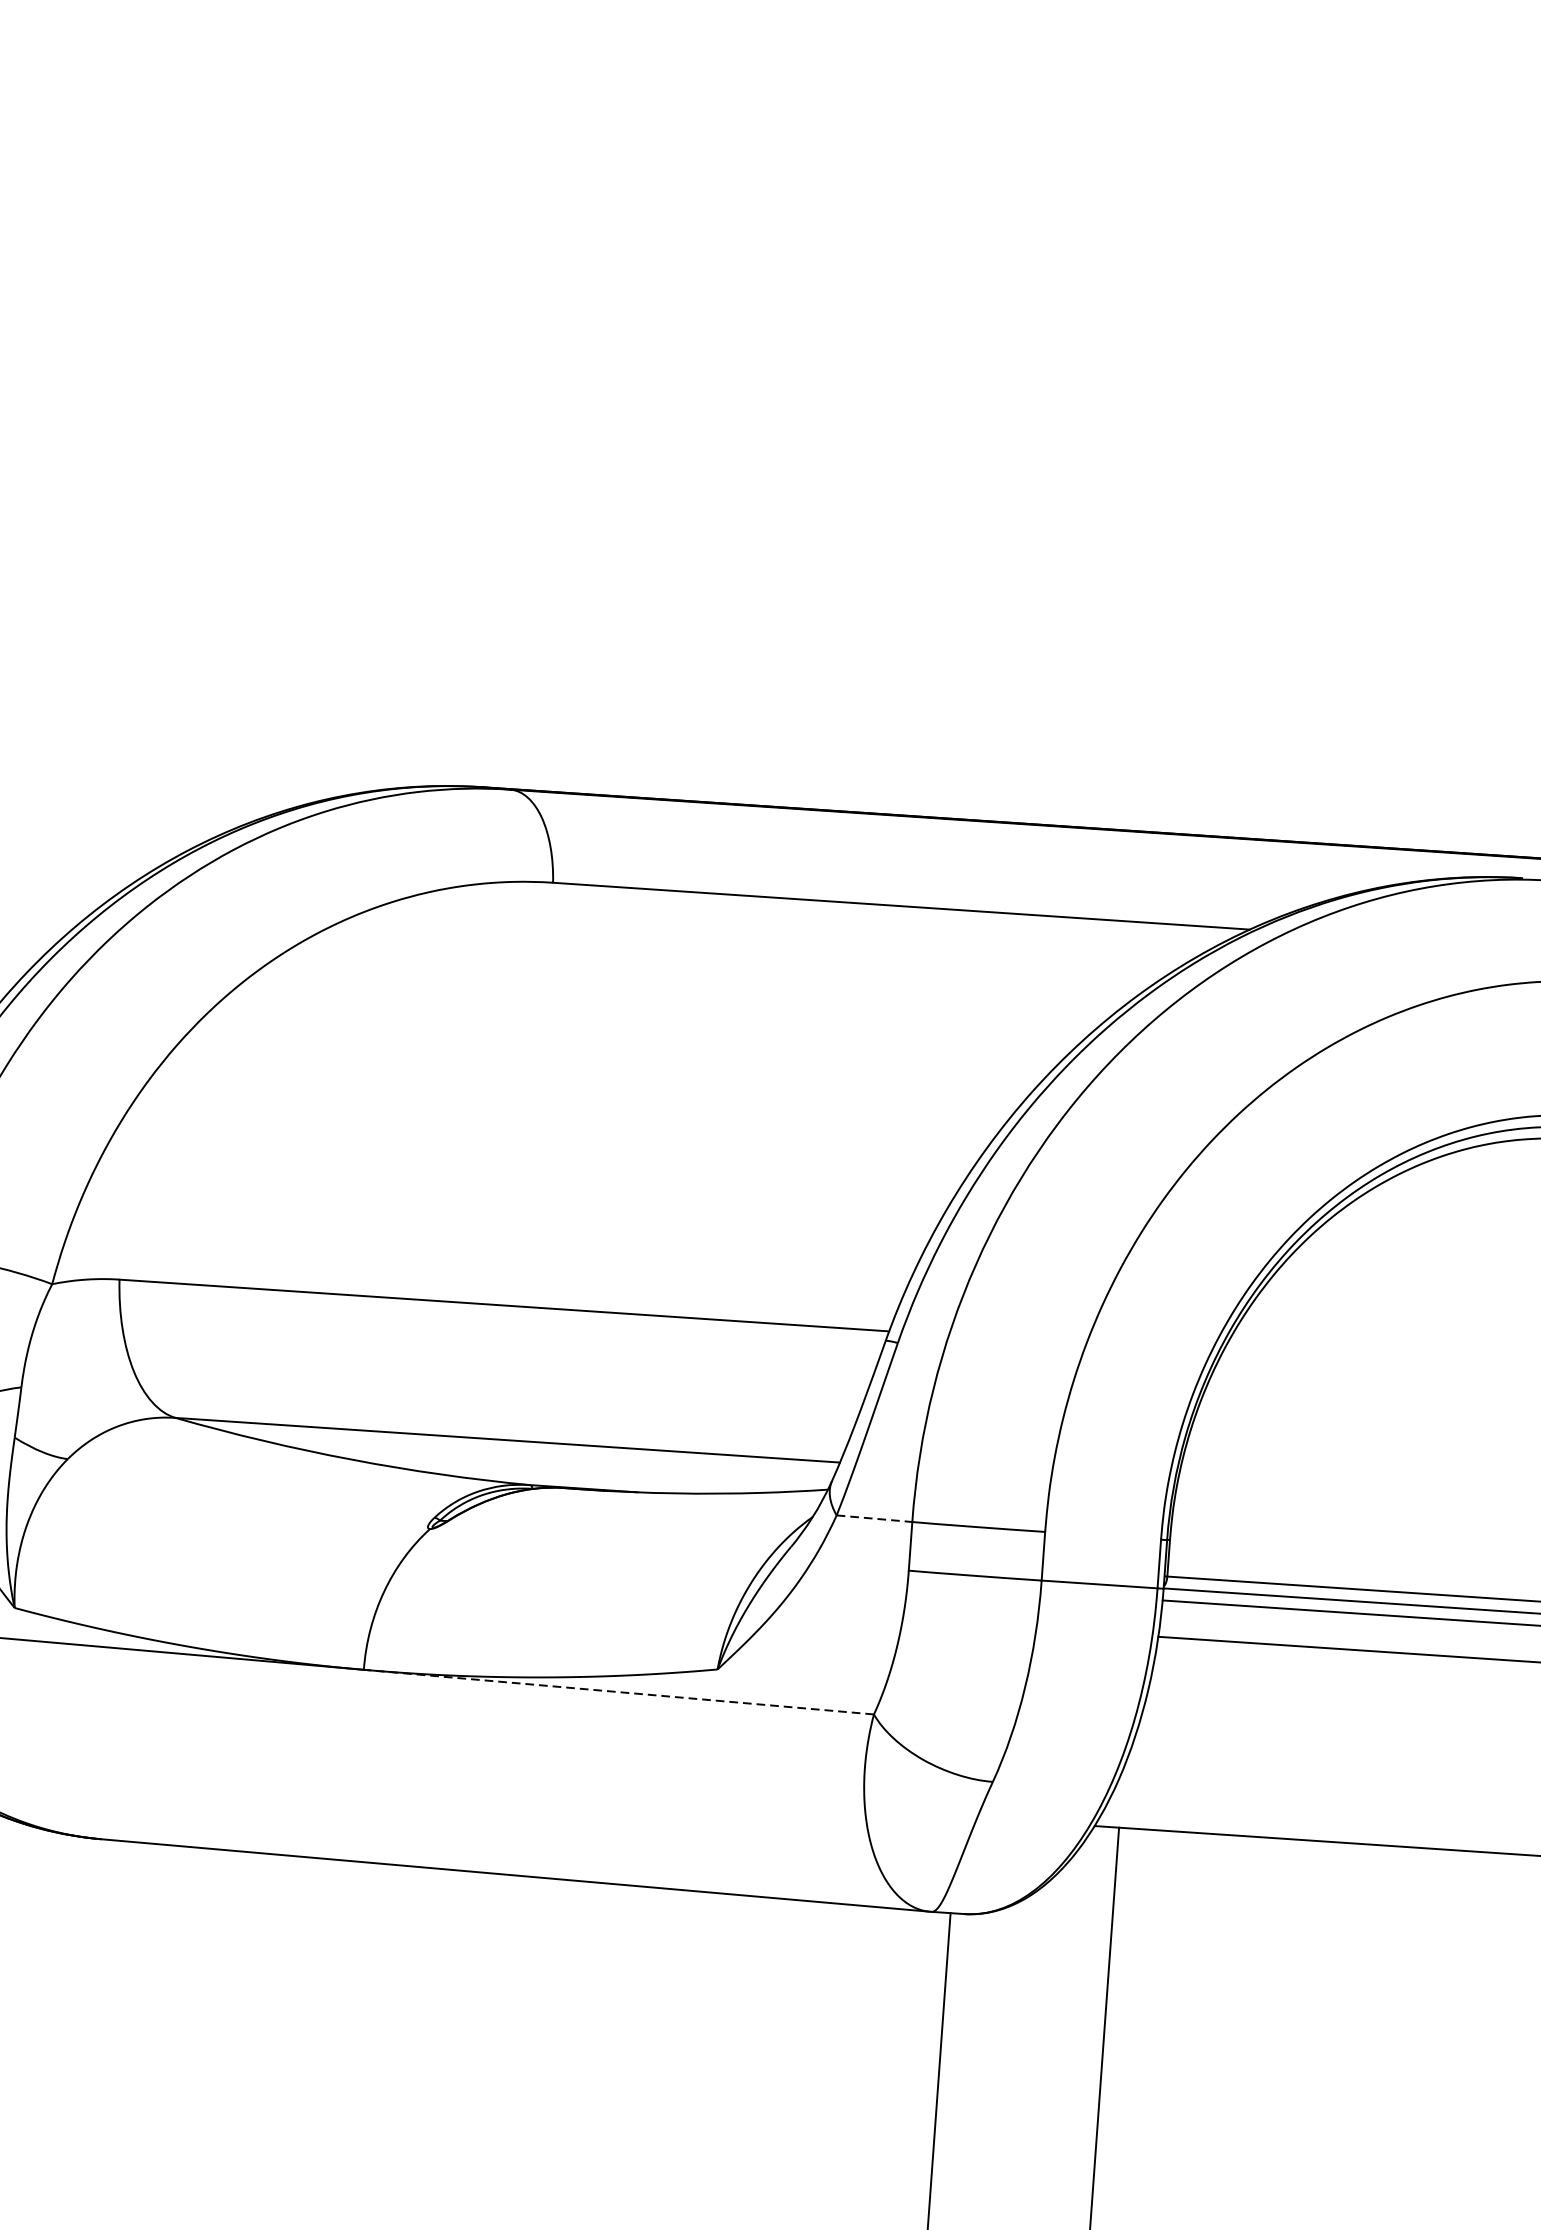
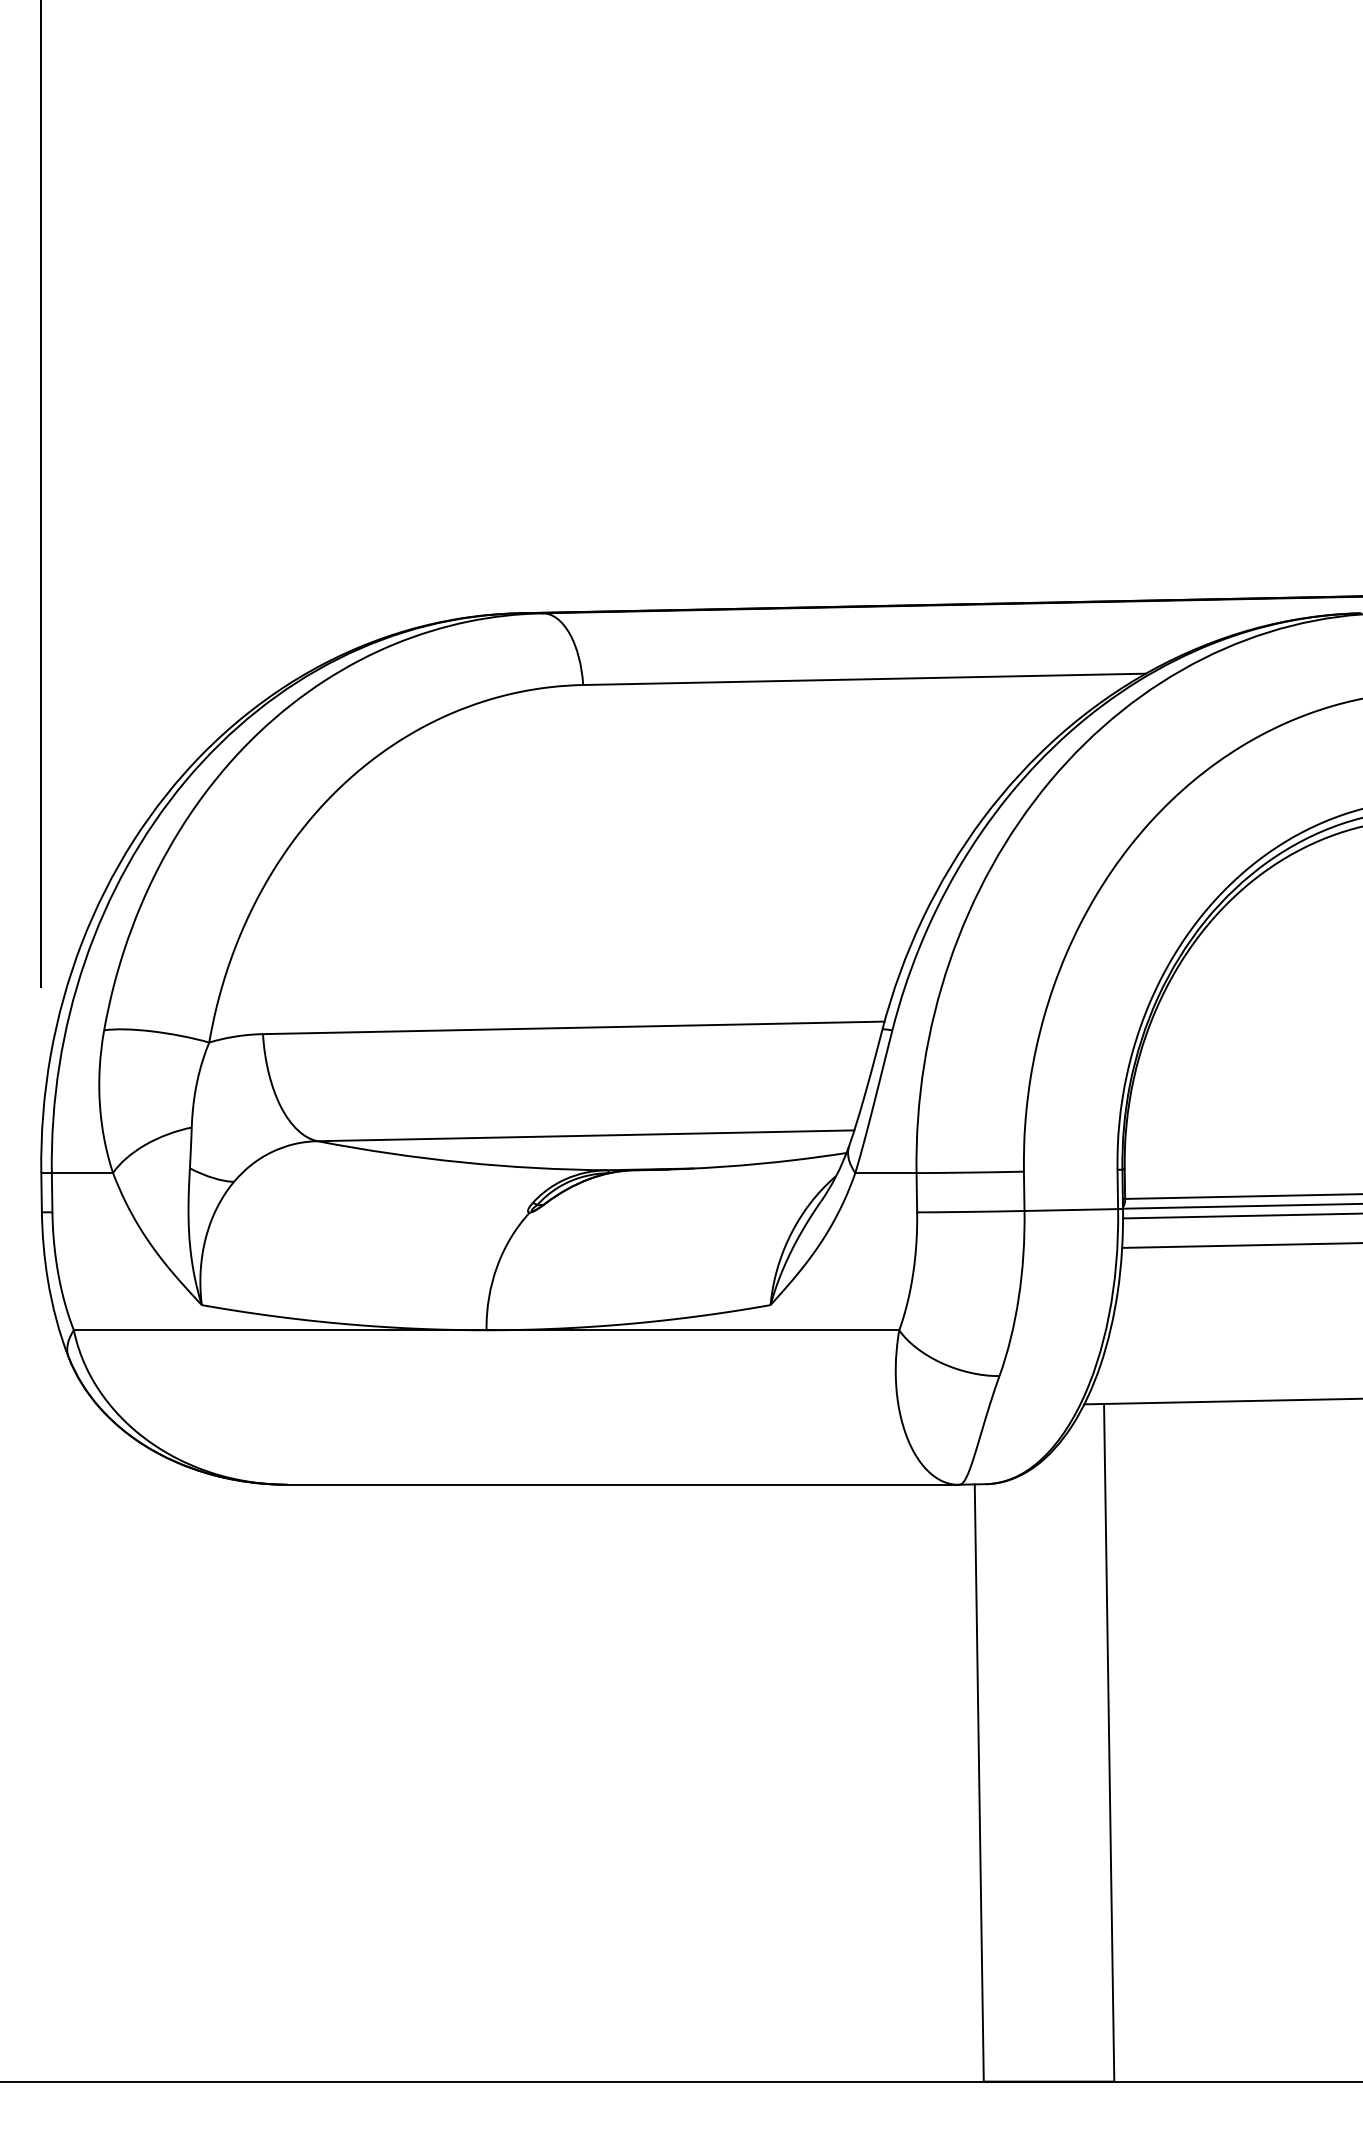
line: (873, 1519) -> (885, 1173), dashed -> solid
line: (618, 1692) -> (692, 1330), dashed -> solid

